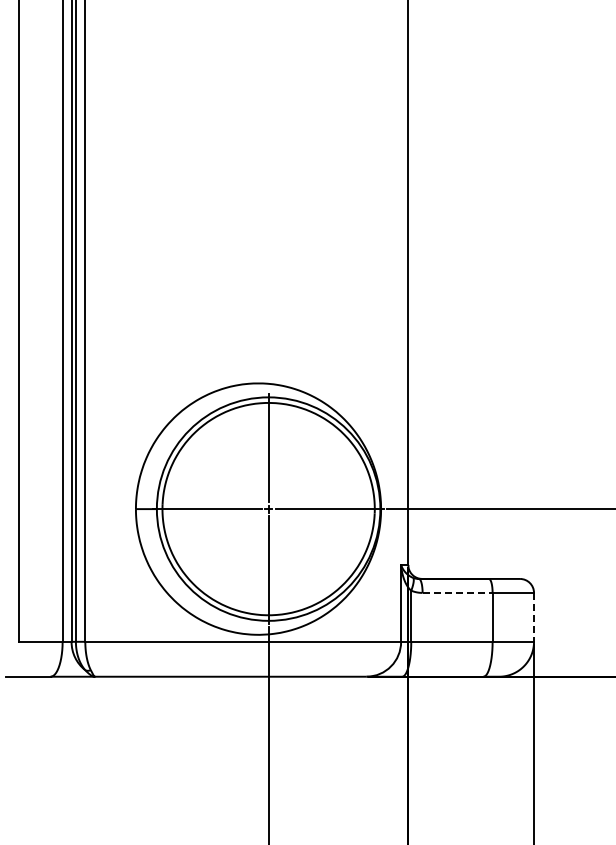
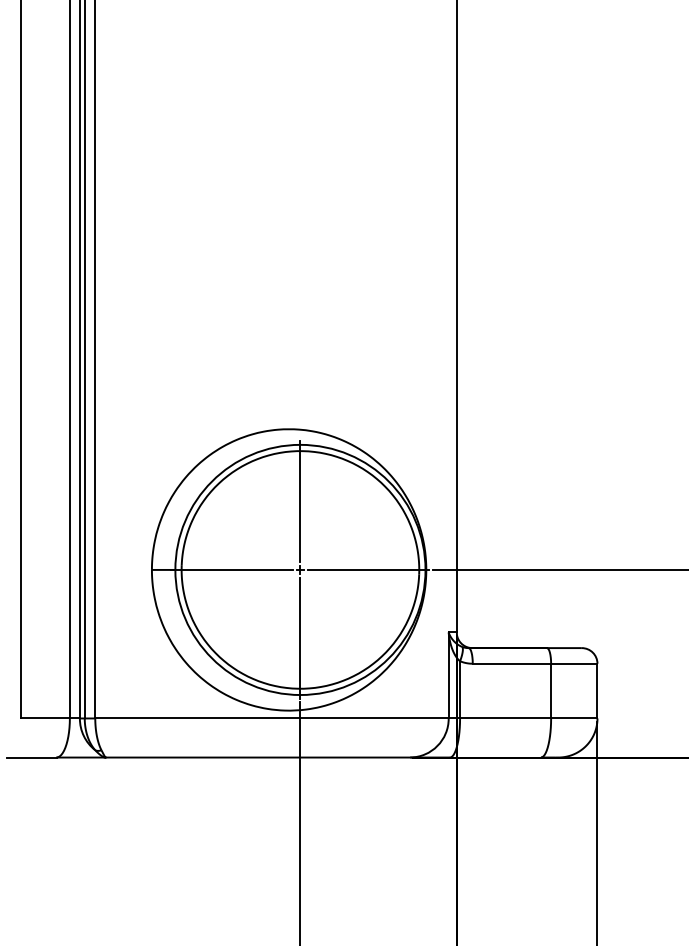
line: (458, 592) -> (512, 663), dashed -> solid
line: (534, 617) -> (597, 691), dashed -> solid

